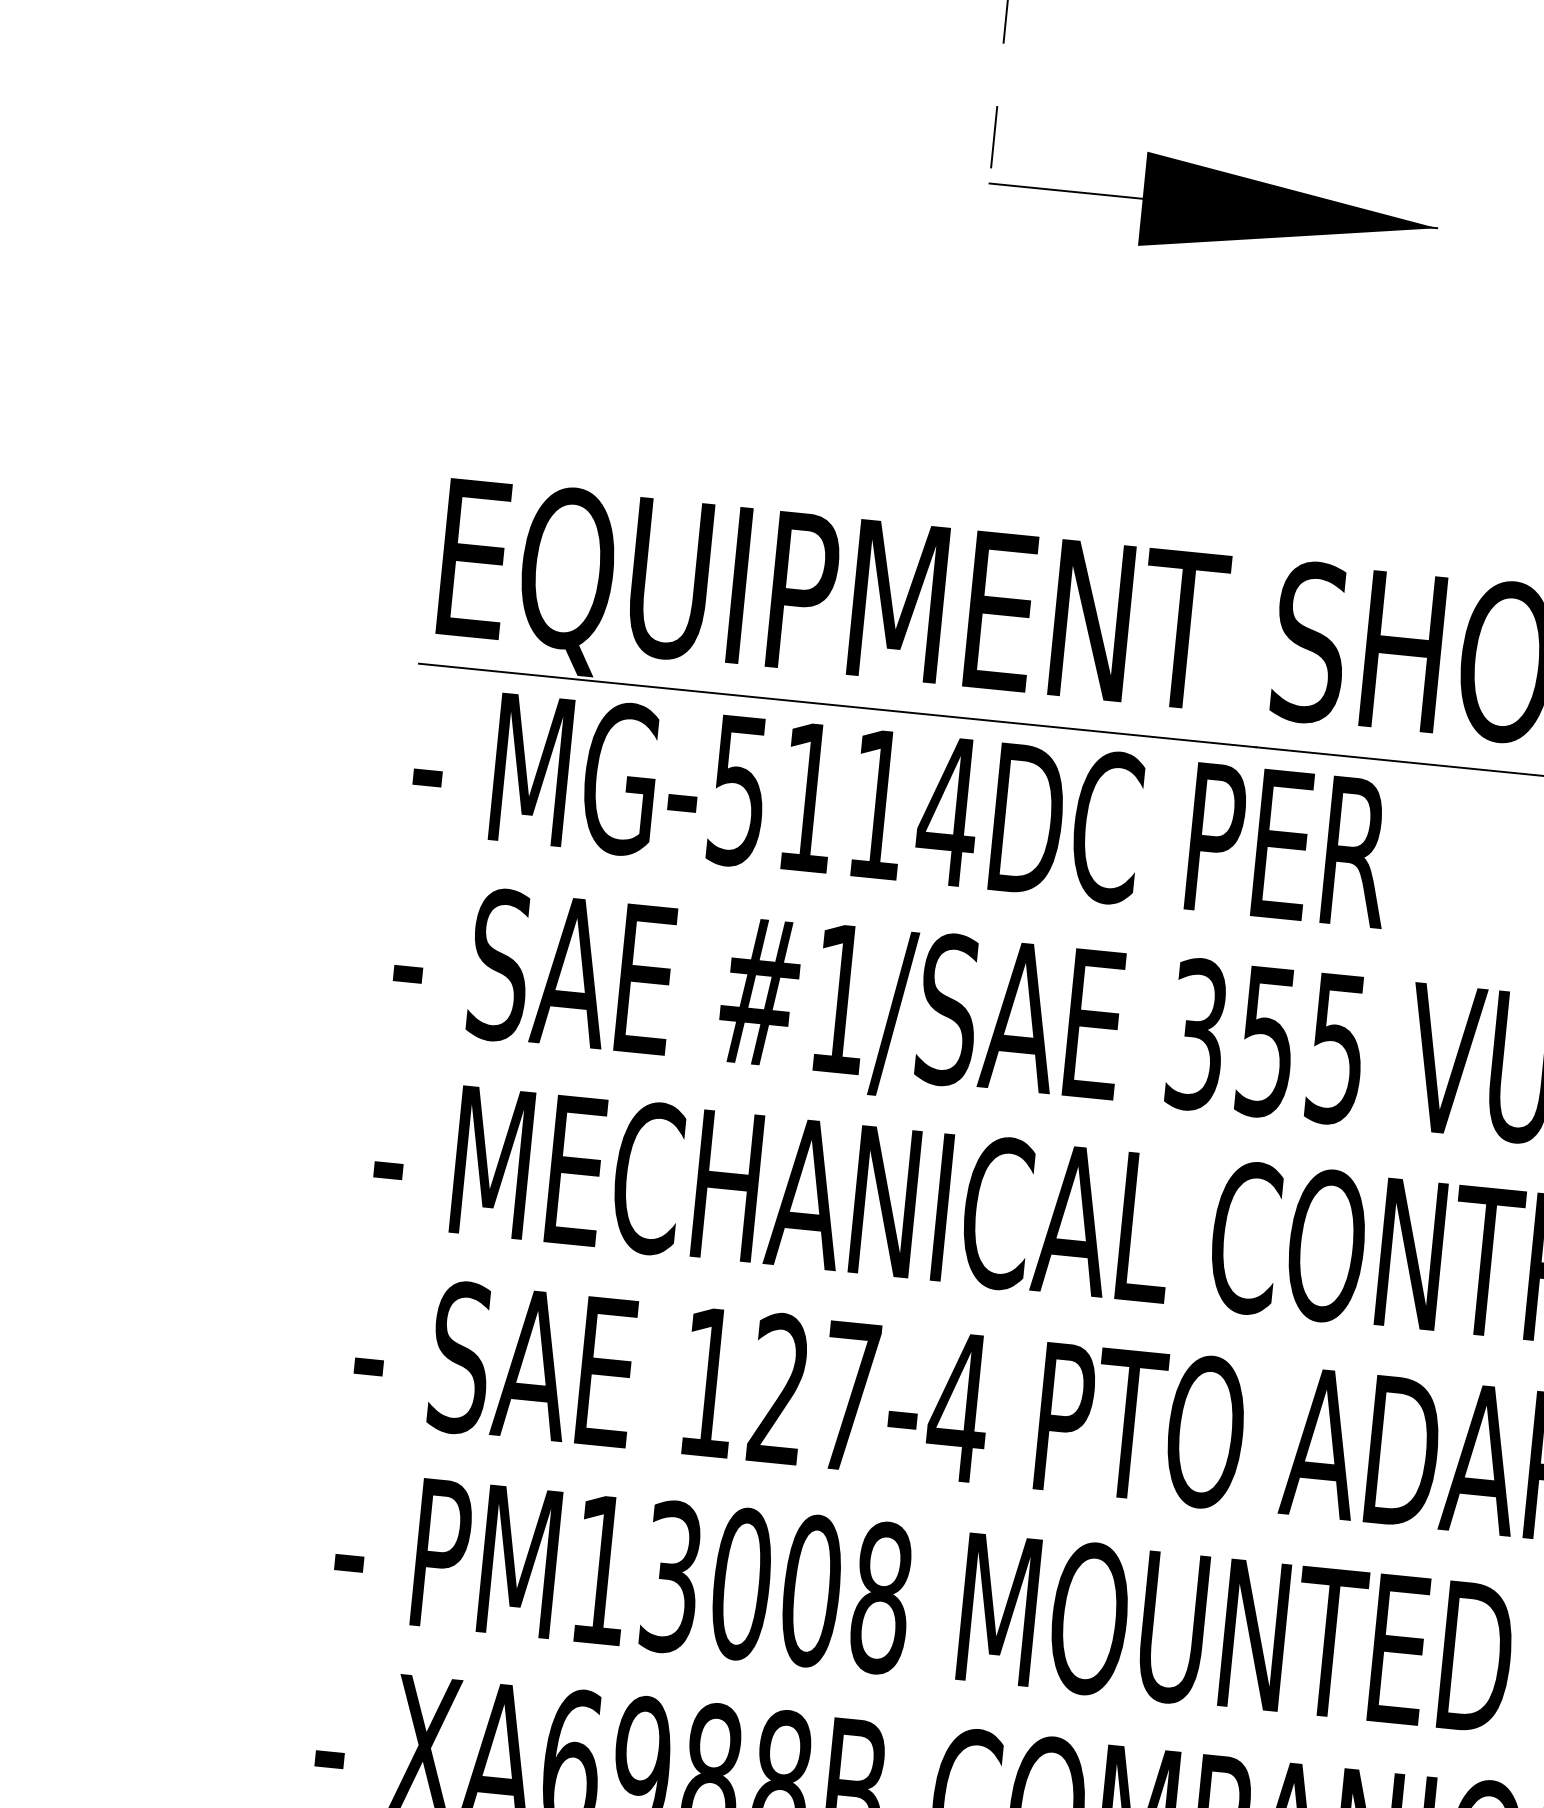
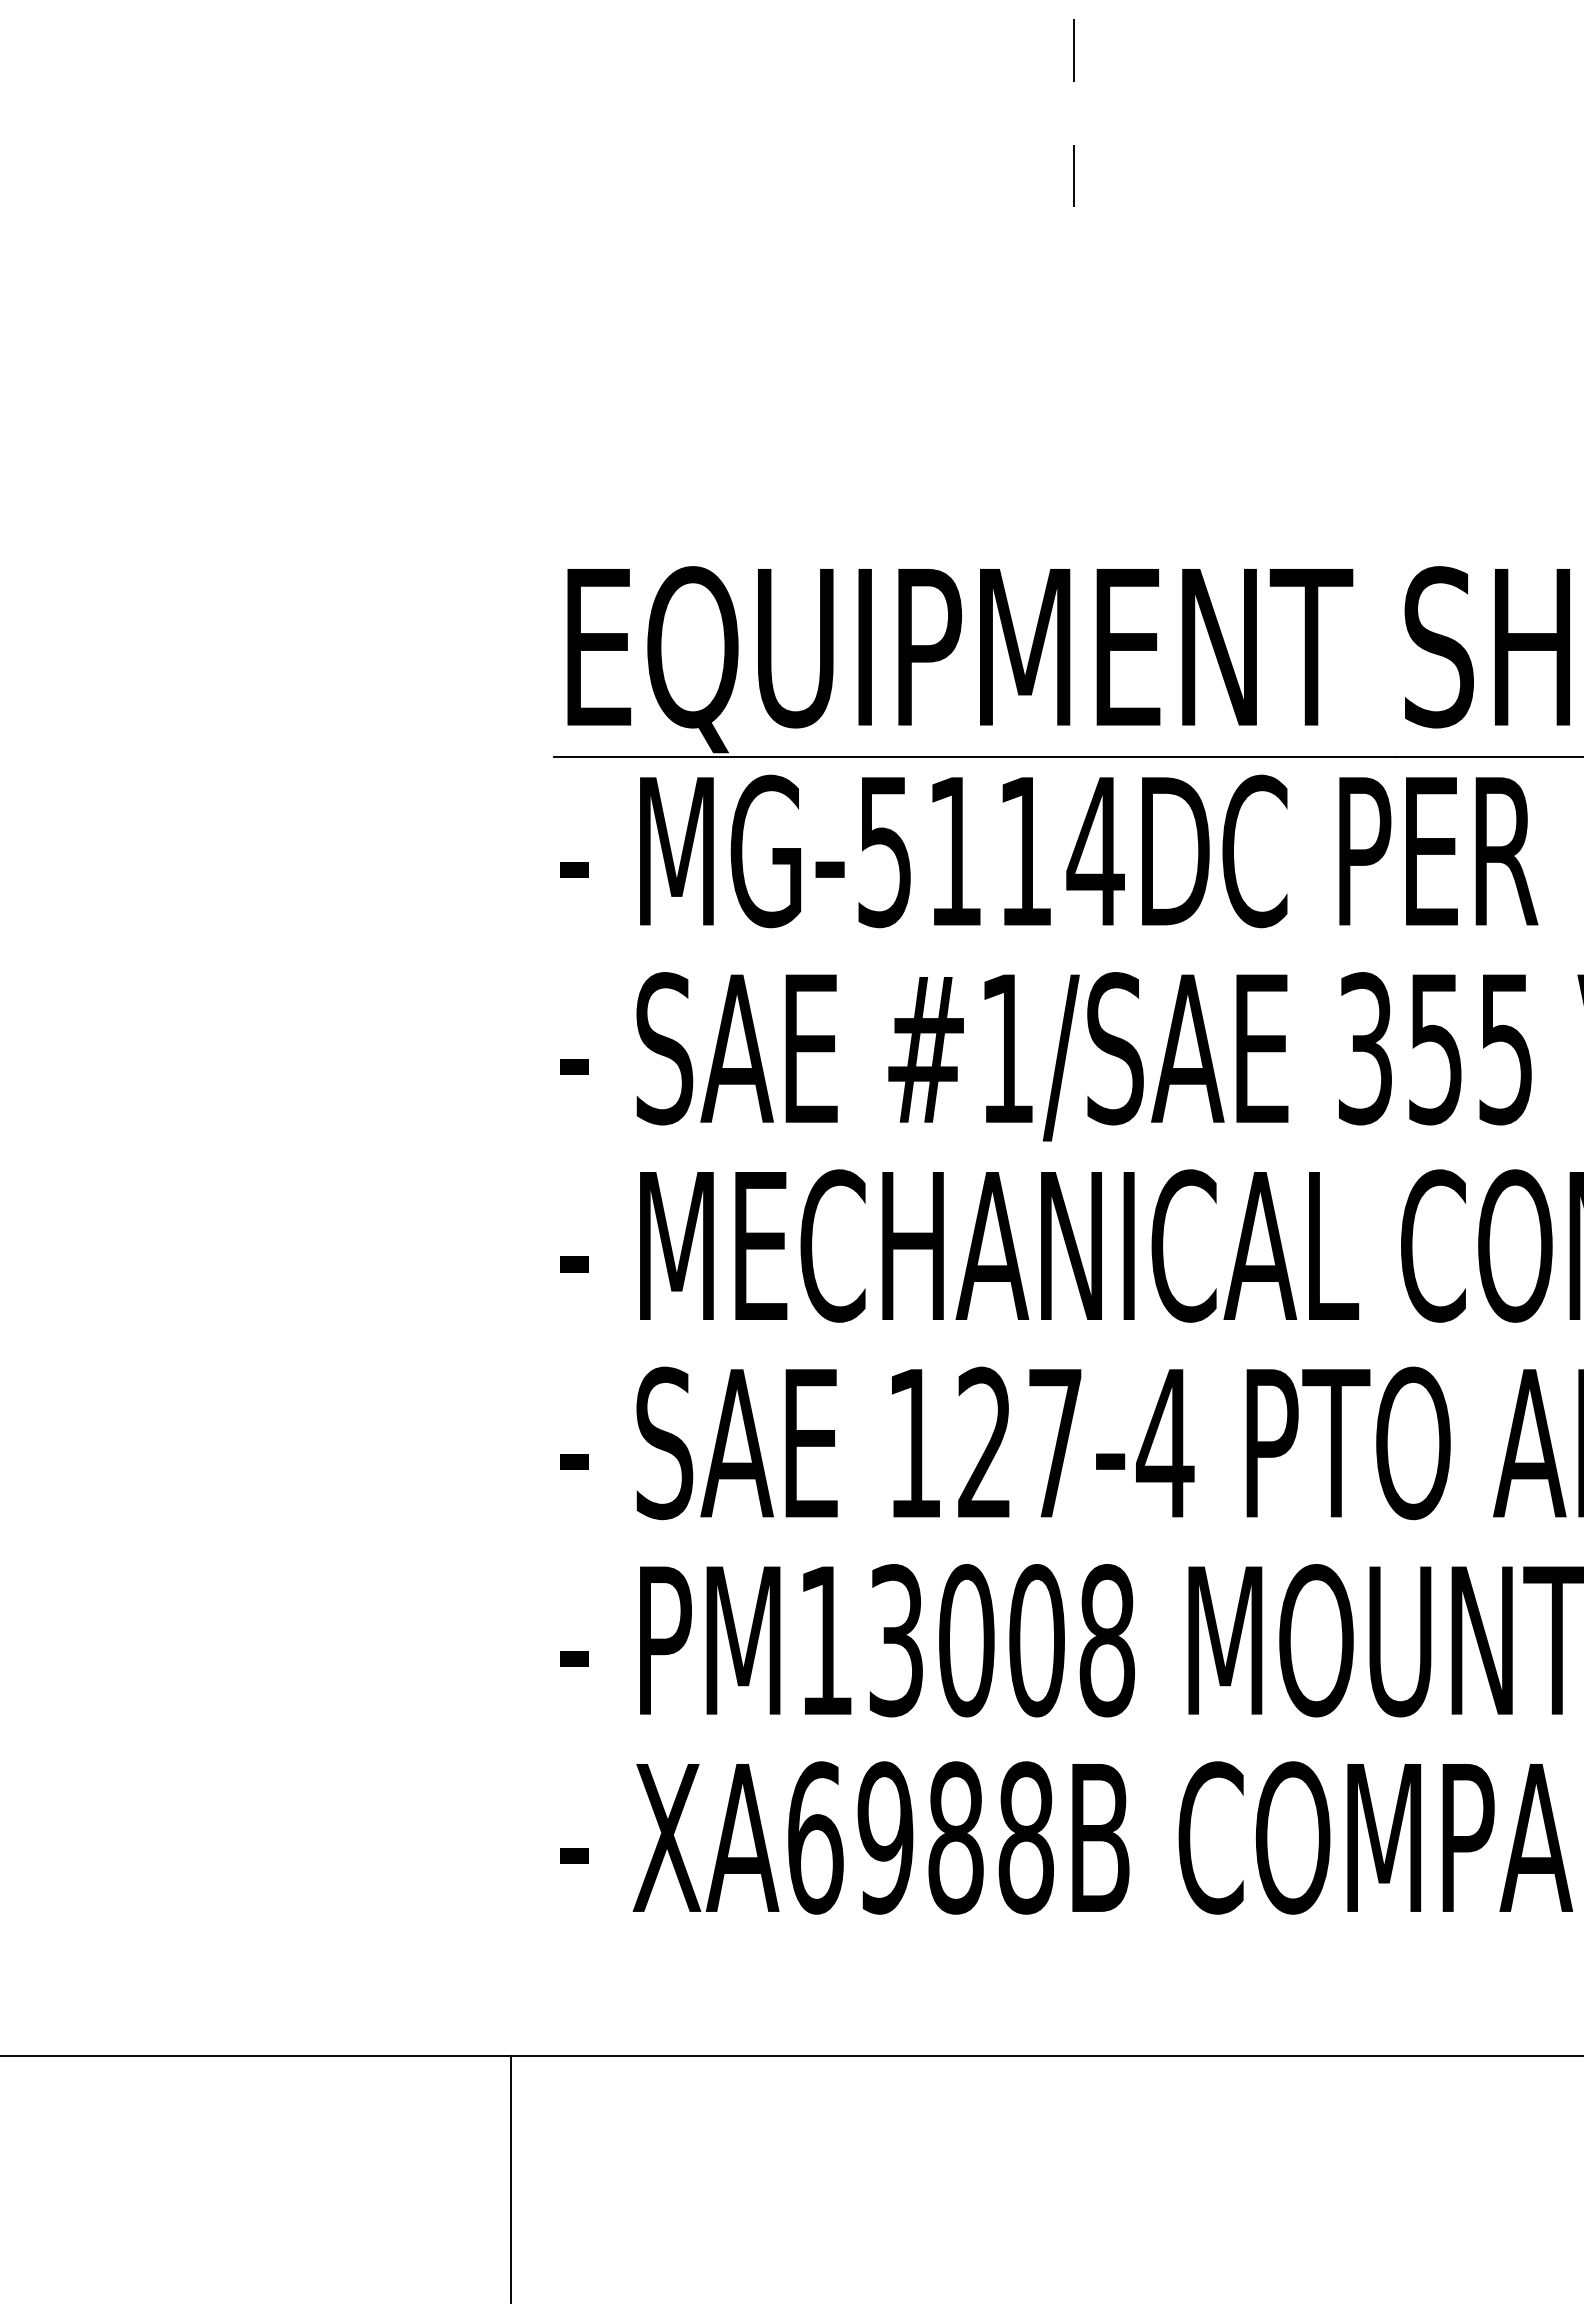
part: (1212, 205) -> (1298, 222), removed

